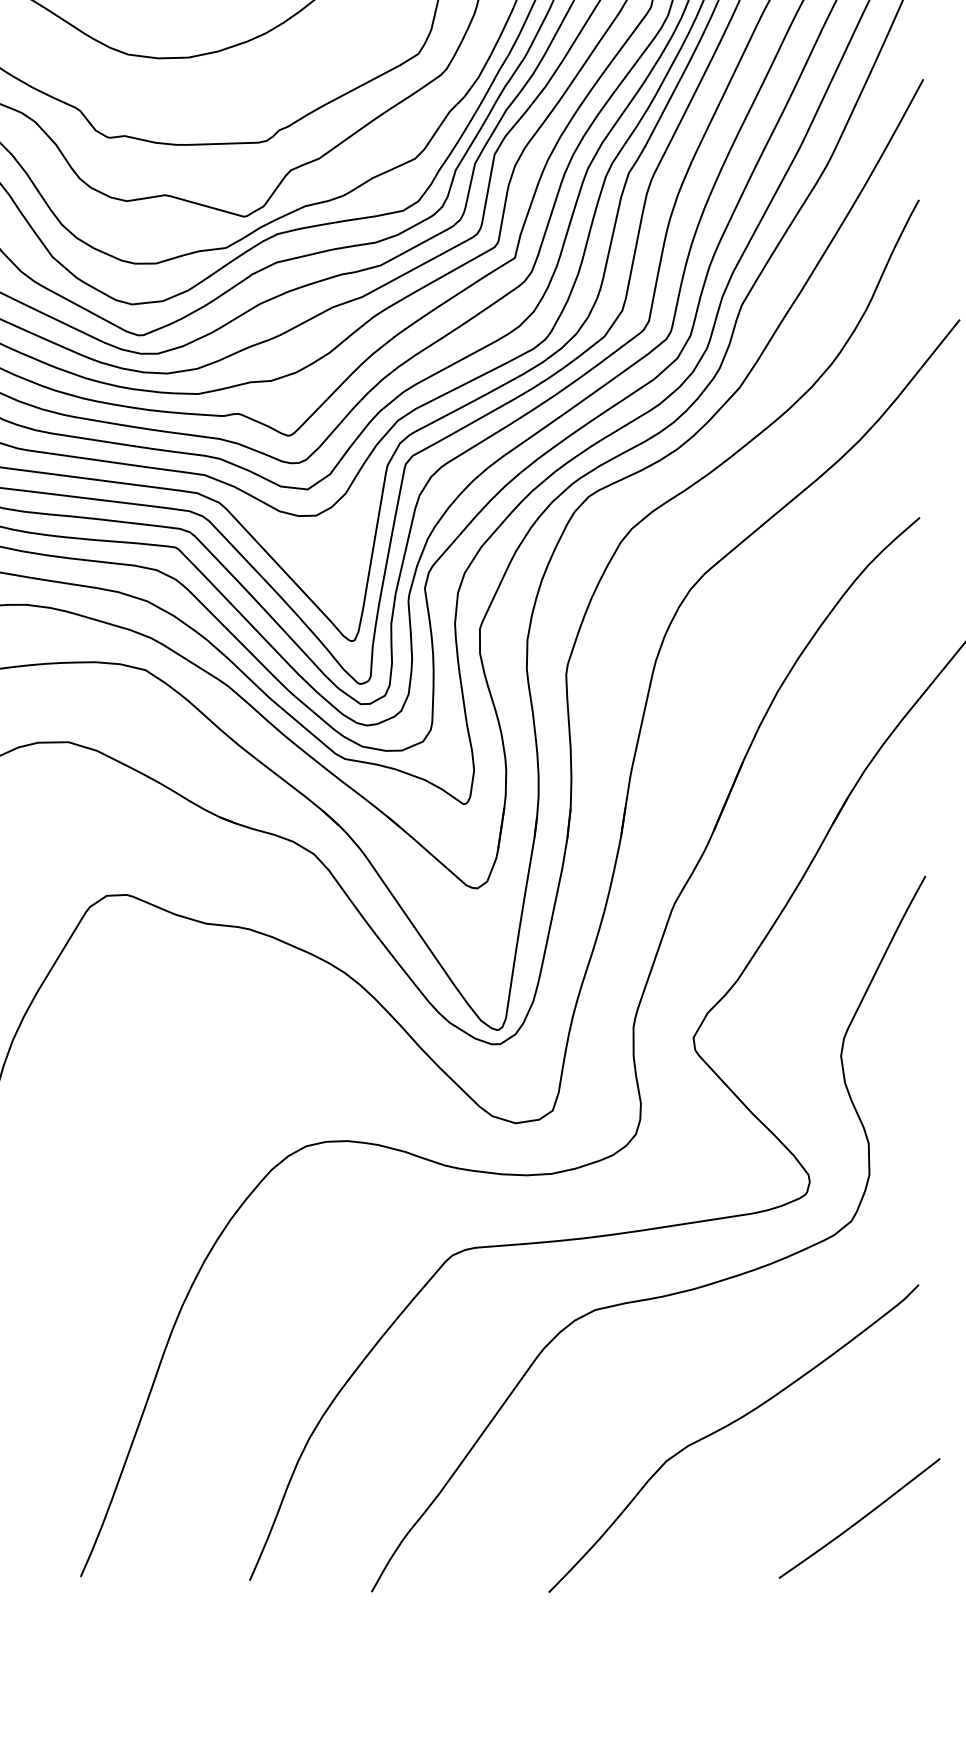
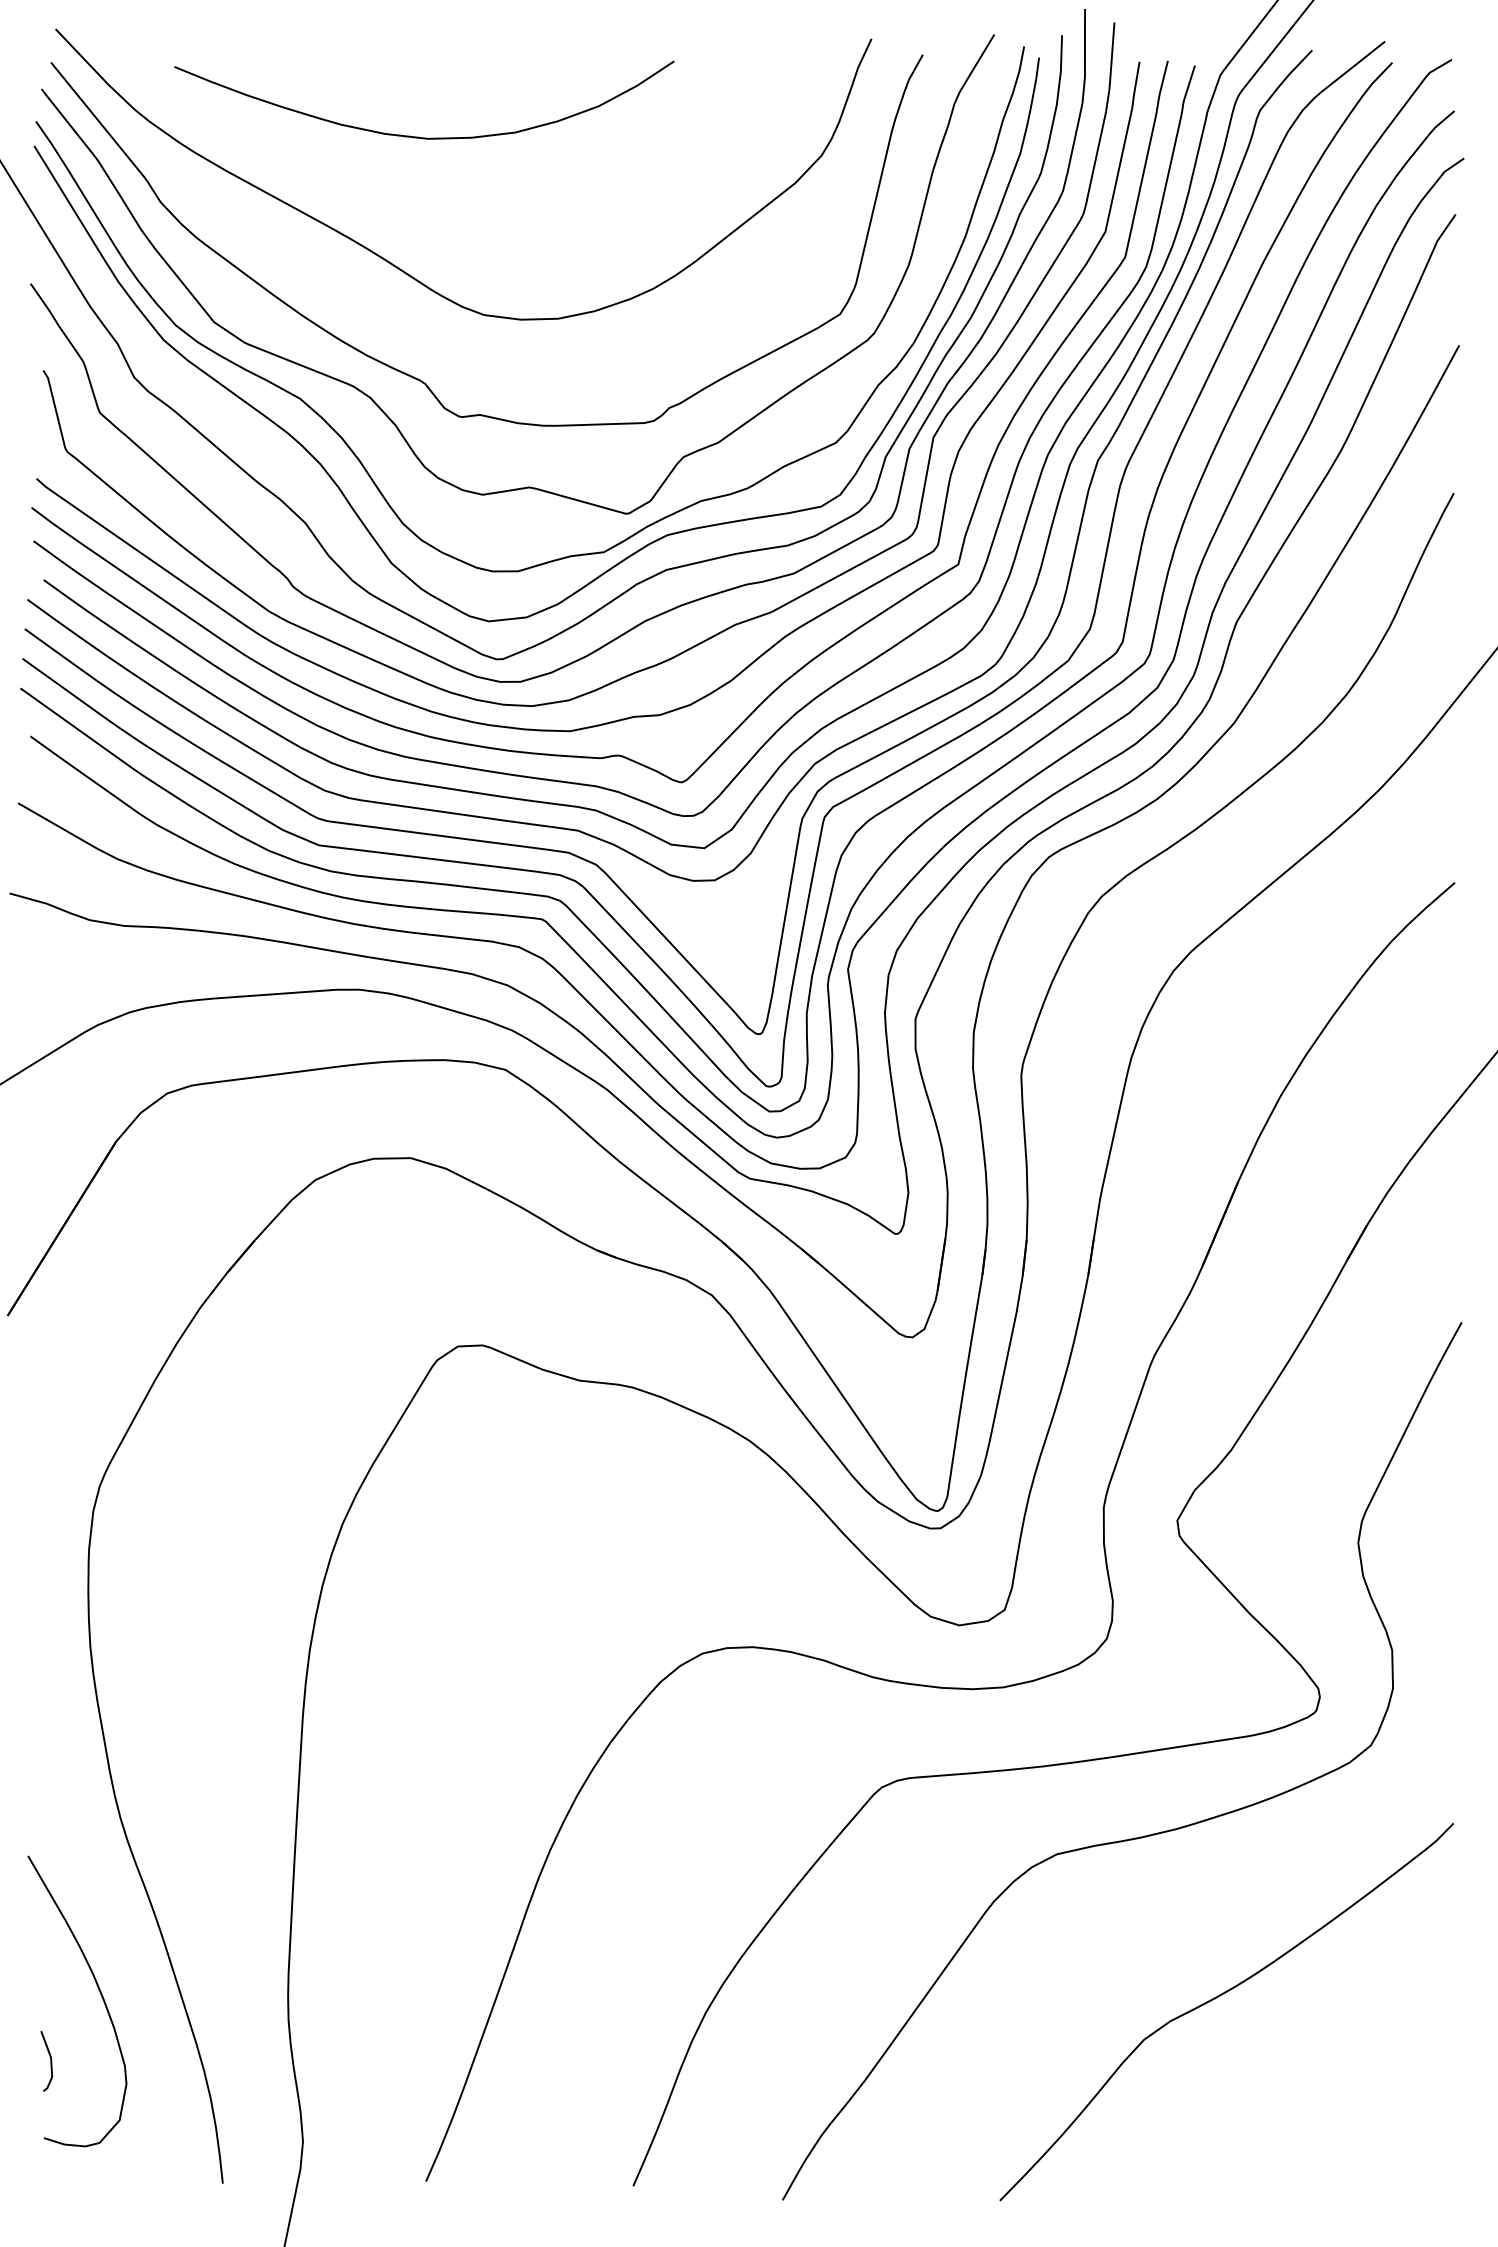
curve: (859, 1519) -> (1380, 2111), removed

